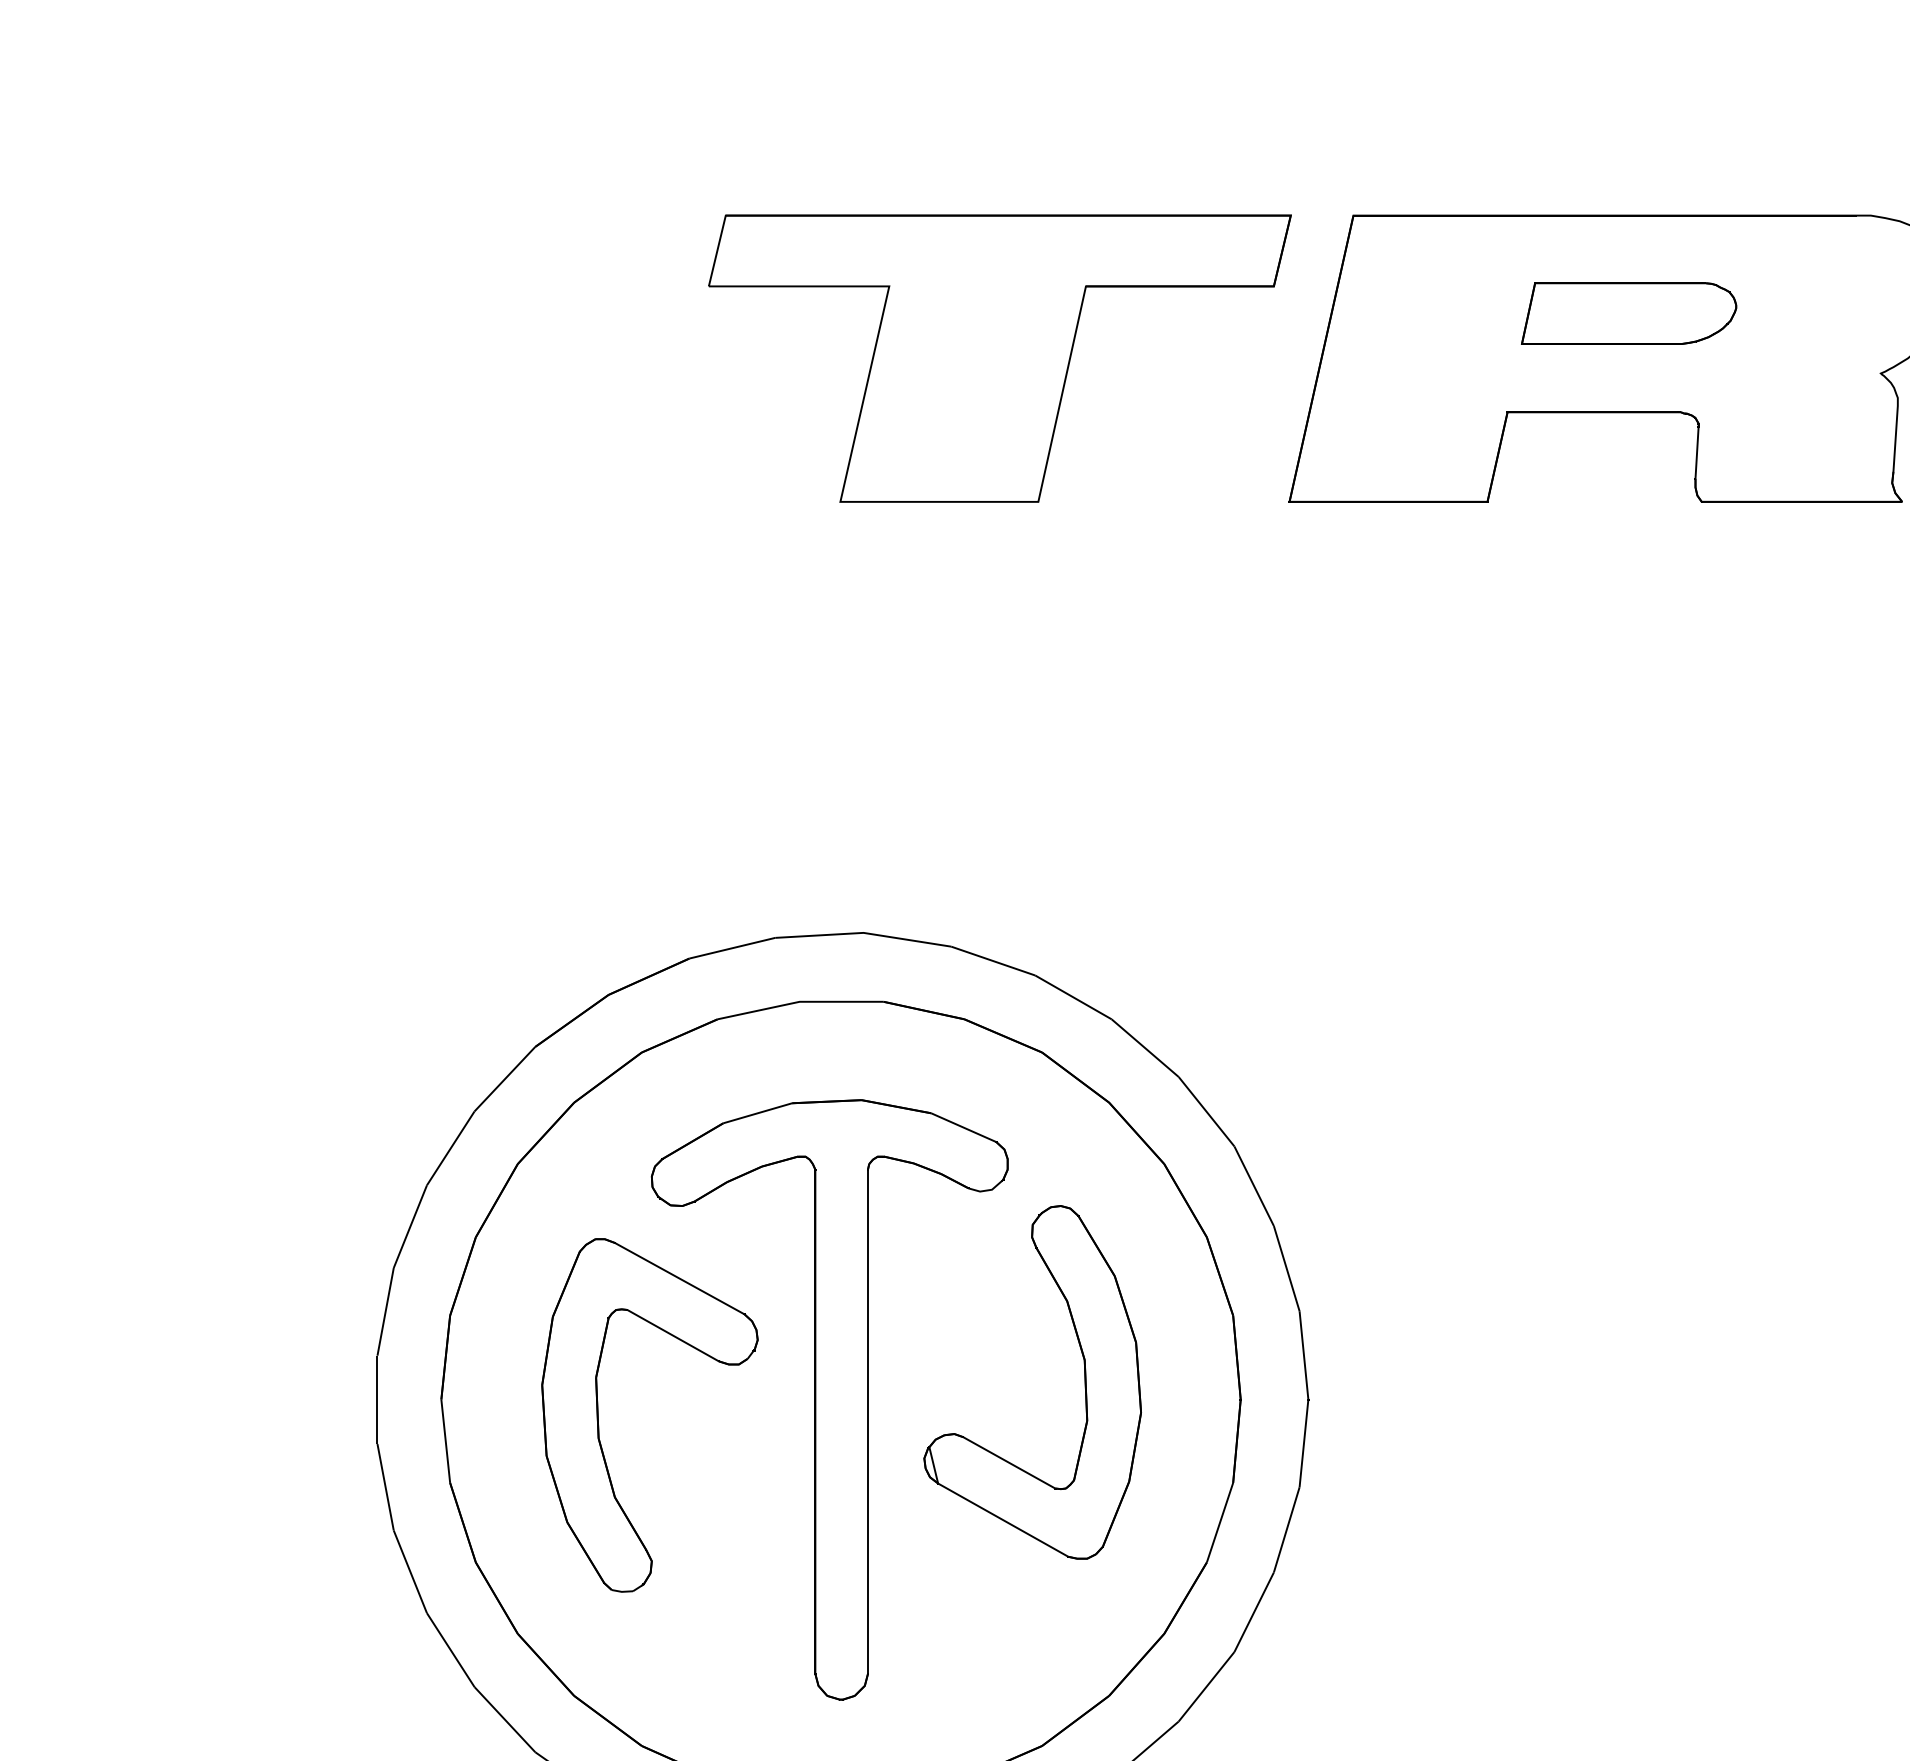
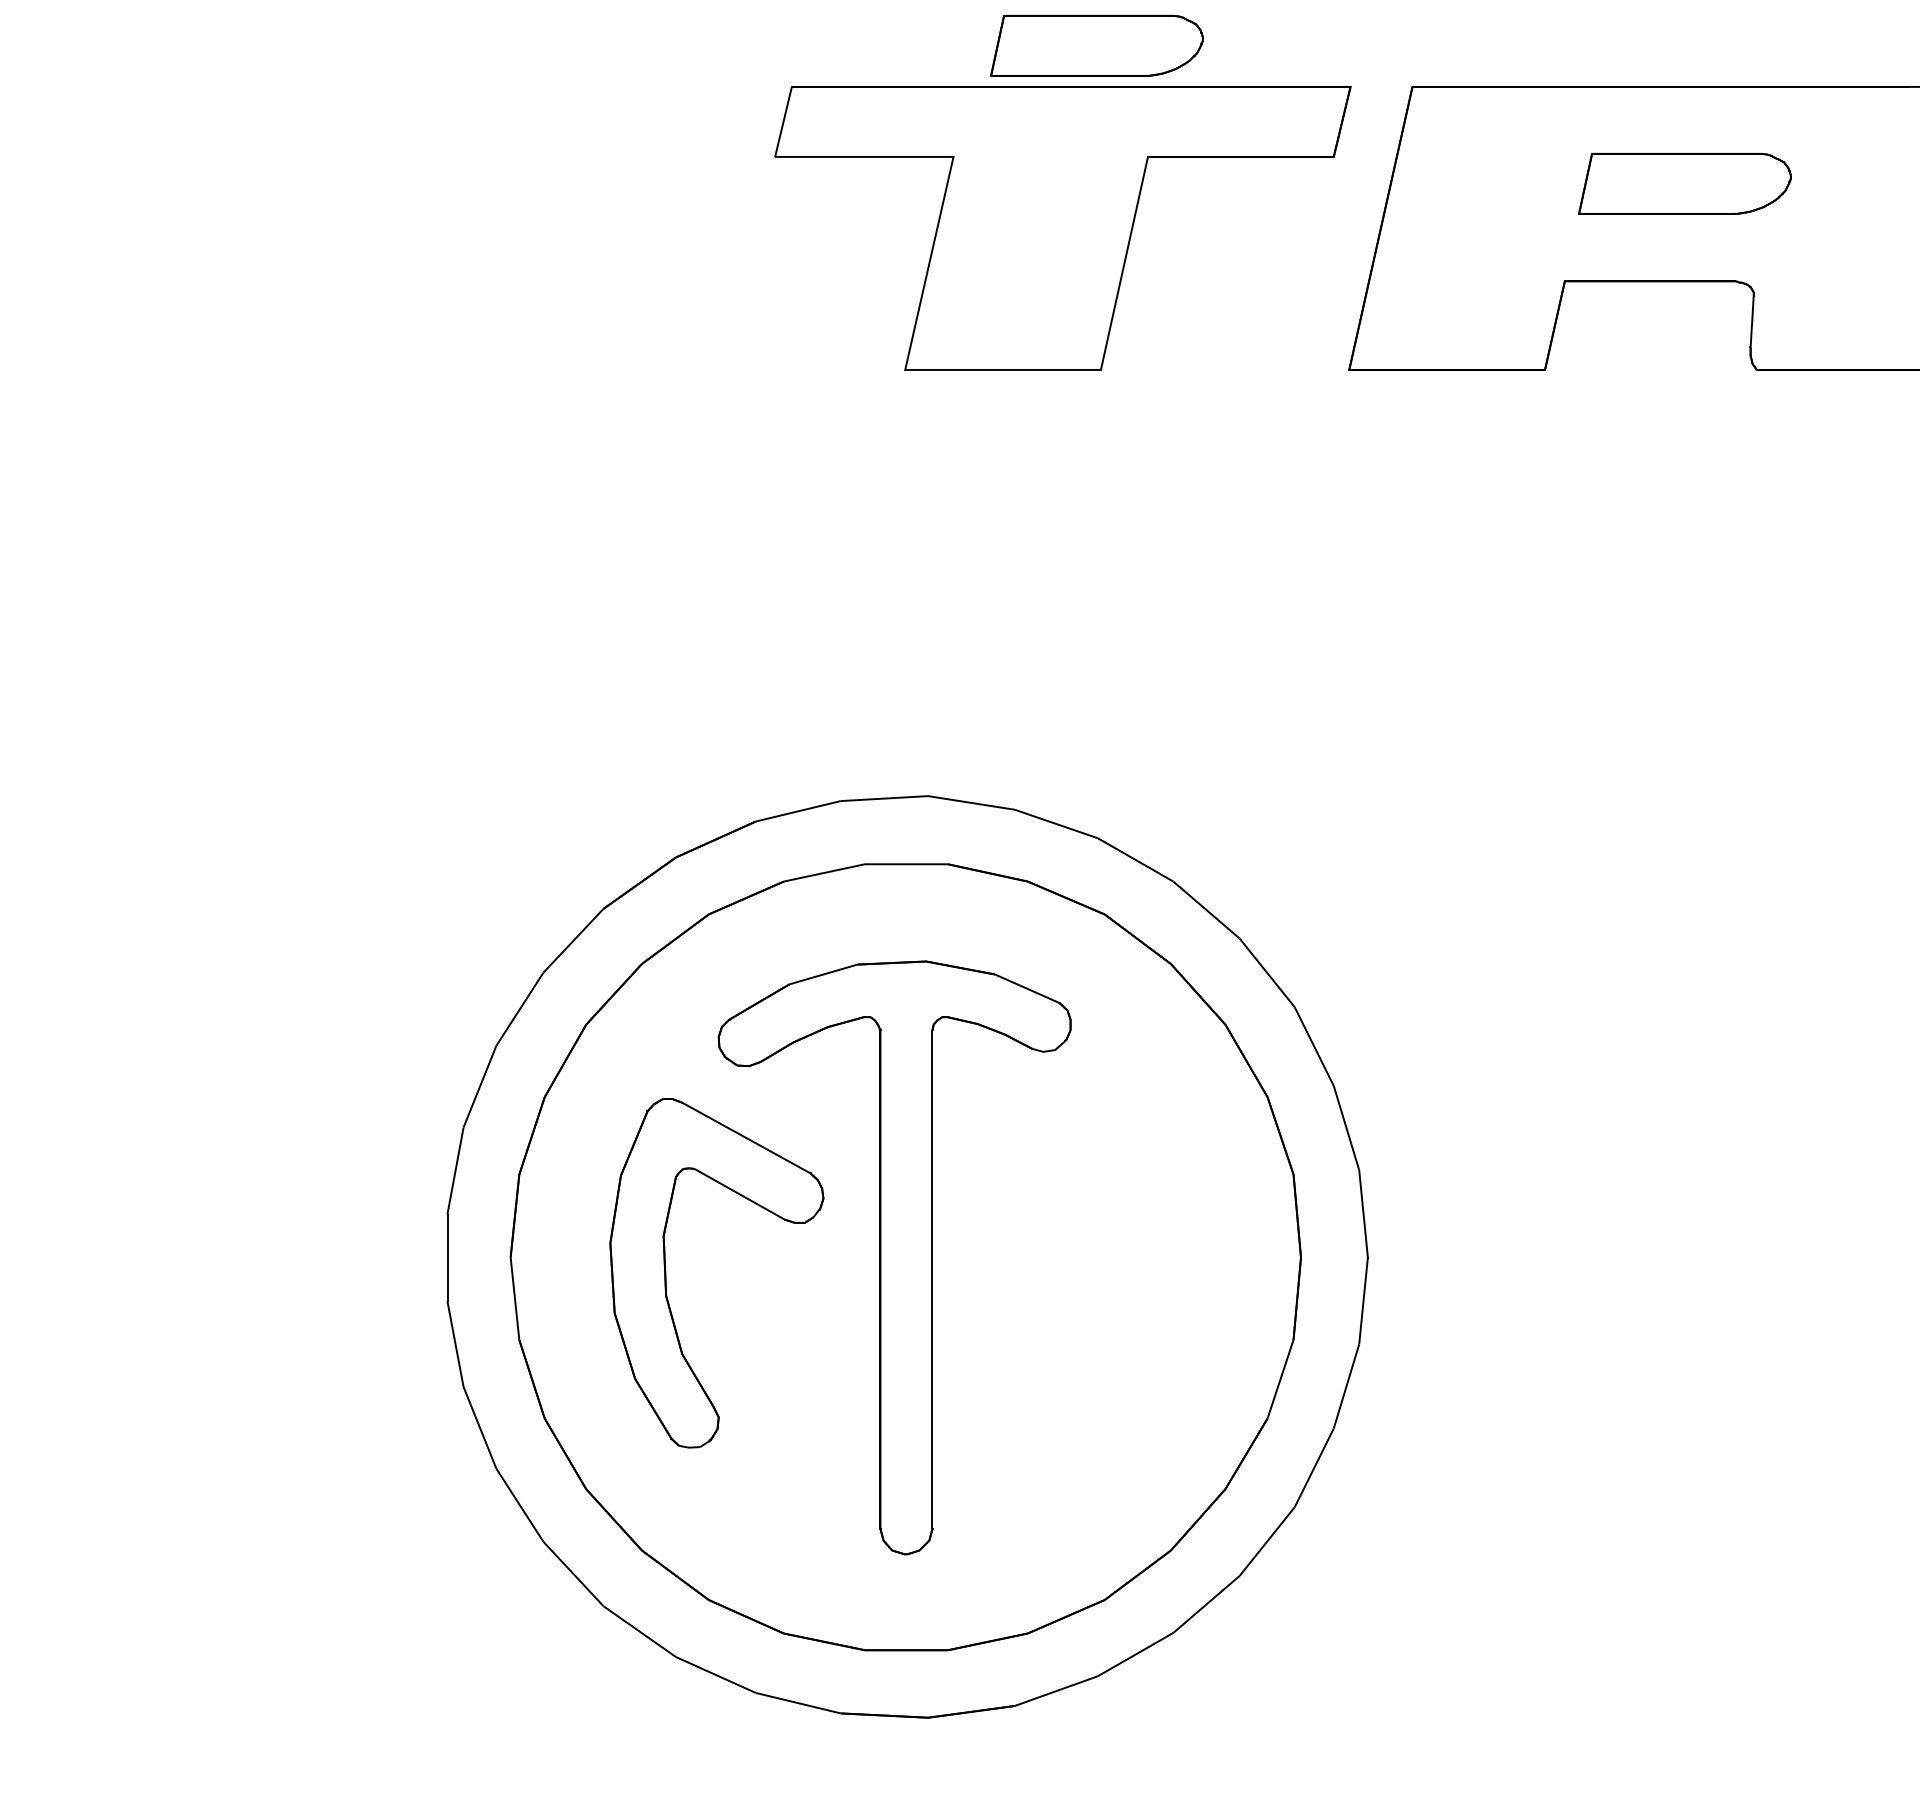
part: (1033, 173) -> (1096, 45), added
part: (1084, 1382) -> (1146, 1240), removed

